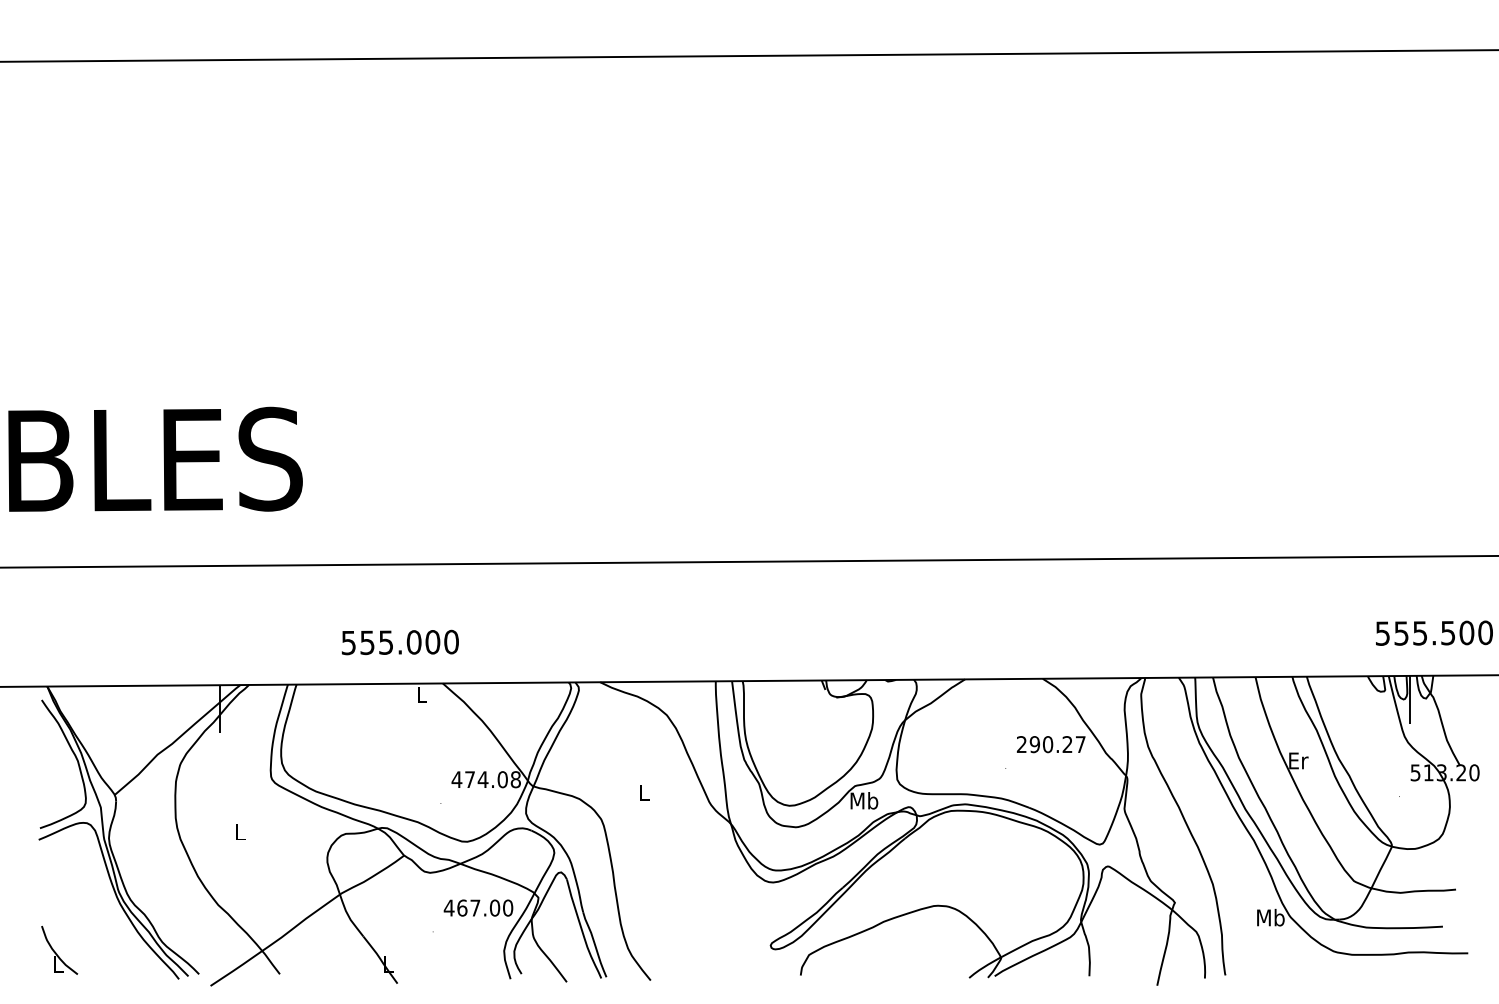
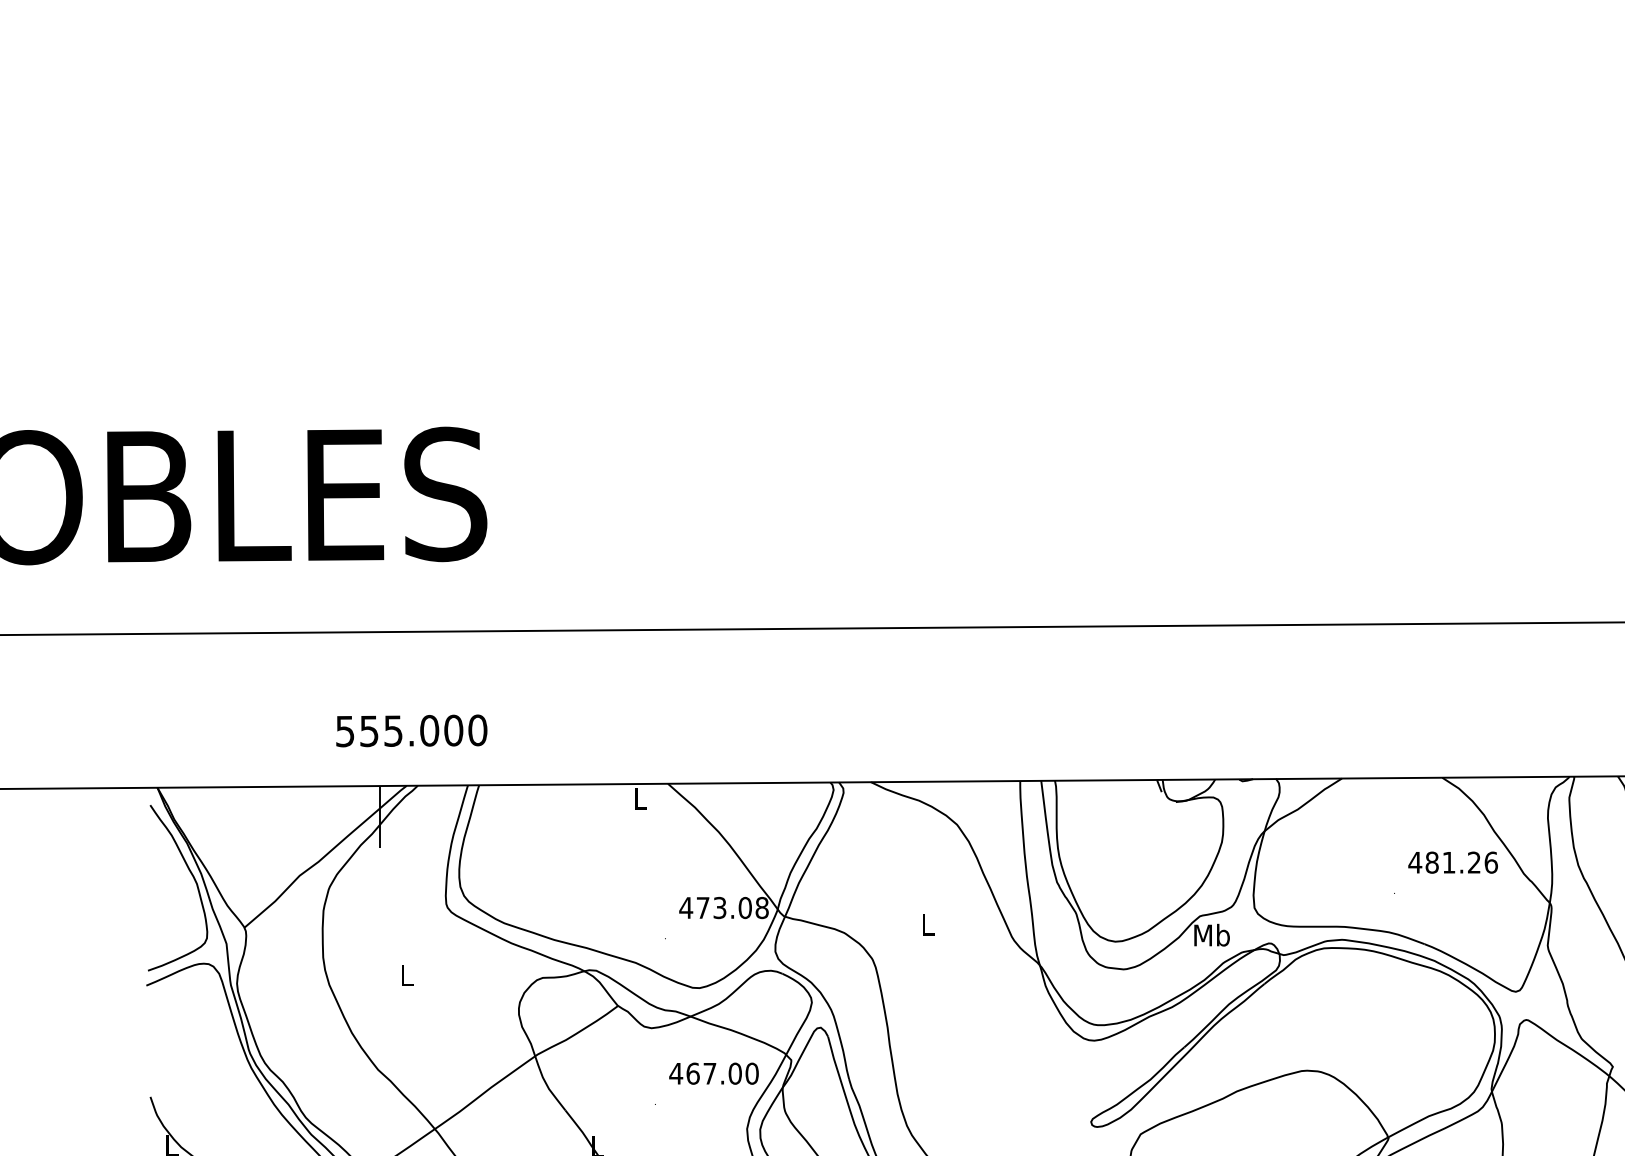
text: (399, 642) -> (410, 730), moved
text: (1050, 744) -> (1452, 862), 290.27 -> 481.26
text: (482, 779) -> (719, 907), 474.08 -> 473.08

